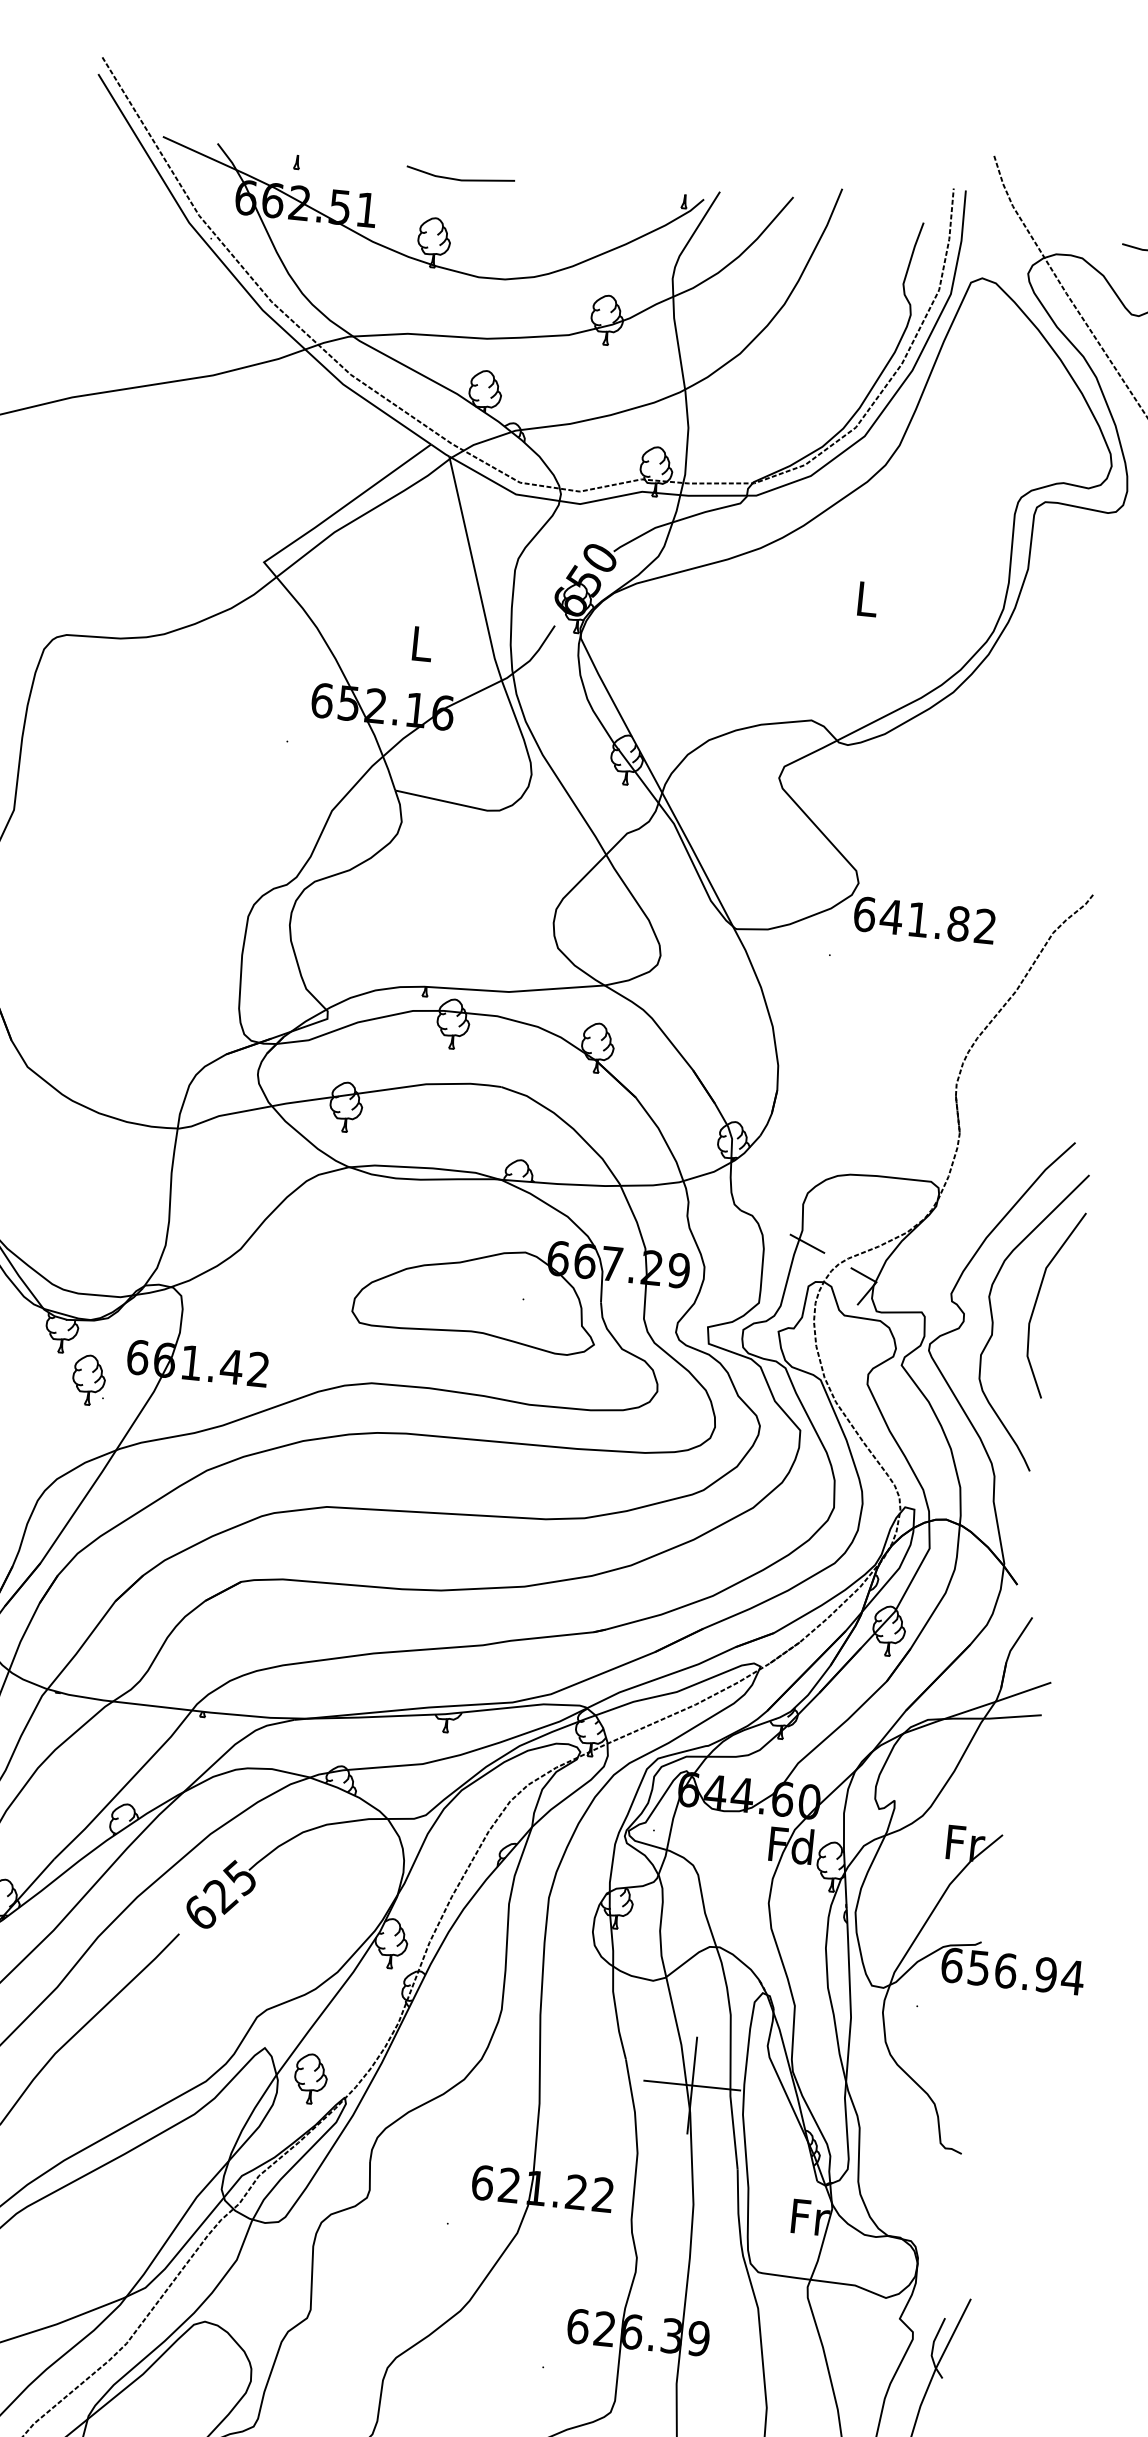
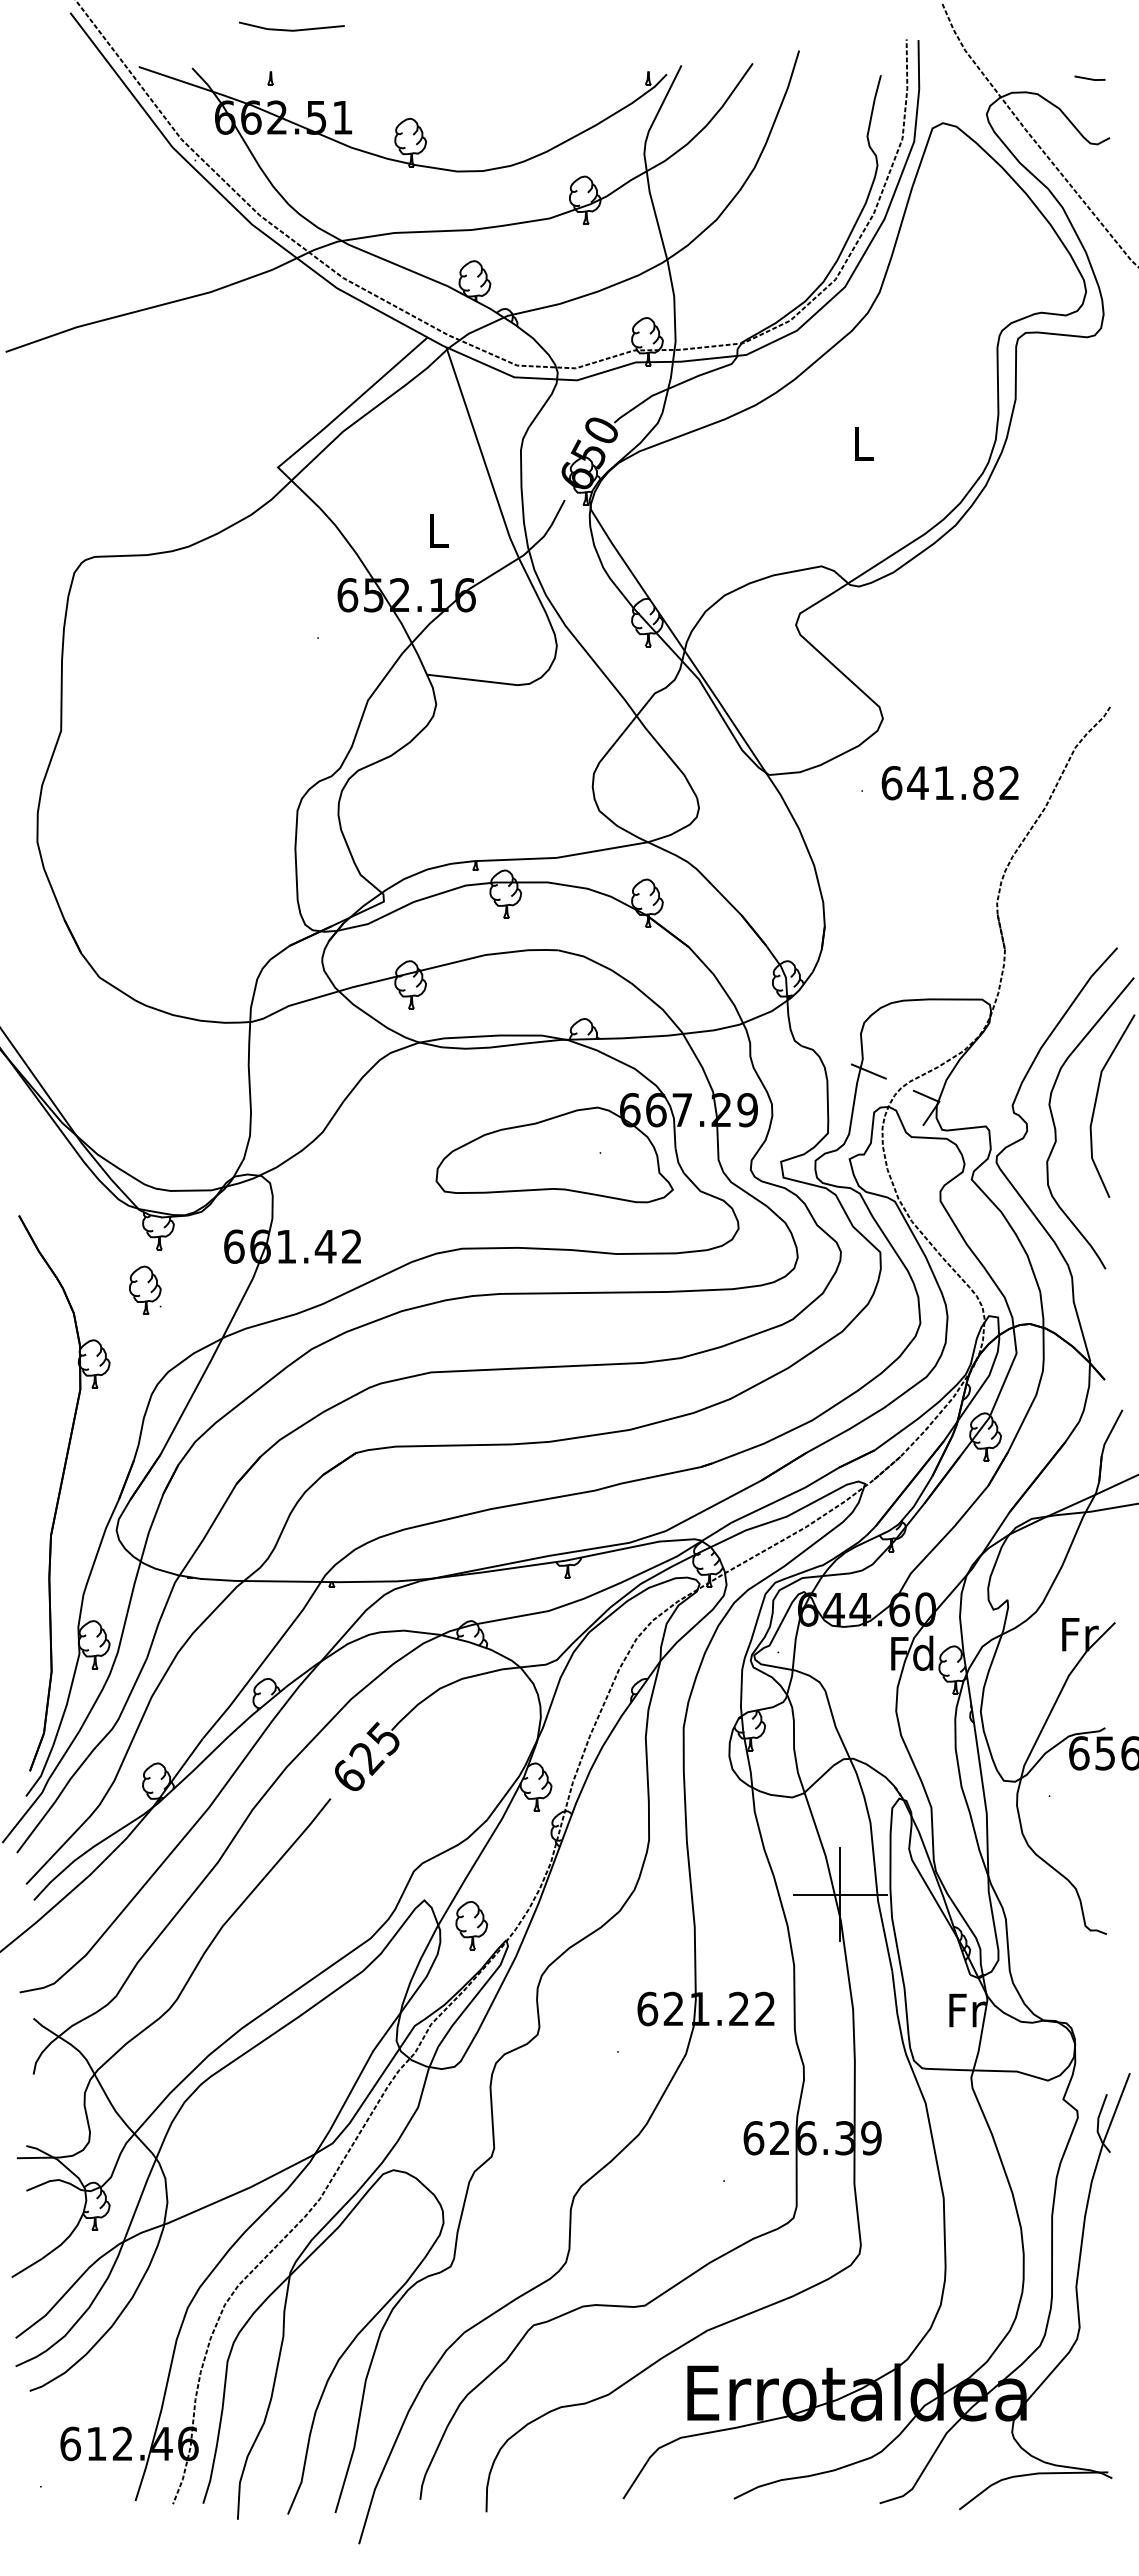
line: (460, 178) -> (291, 29), moved
text: (923, 920) -> (949, 783), moved
part: (89, 1379) -> (145, 1289), moved

